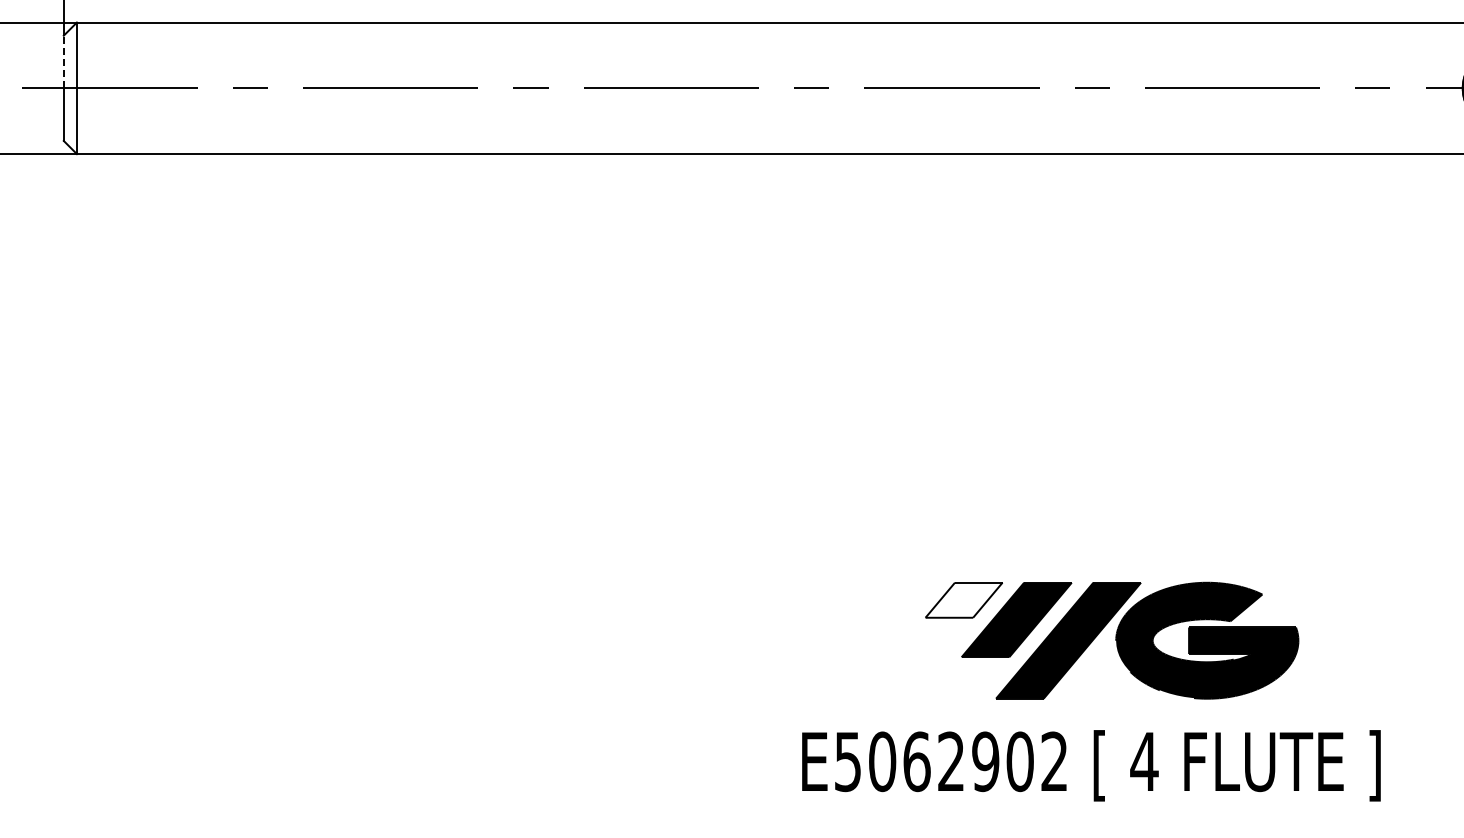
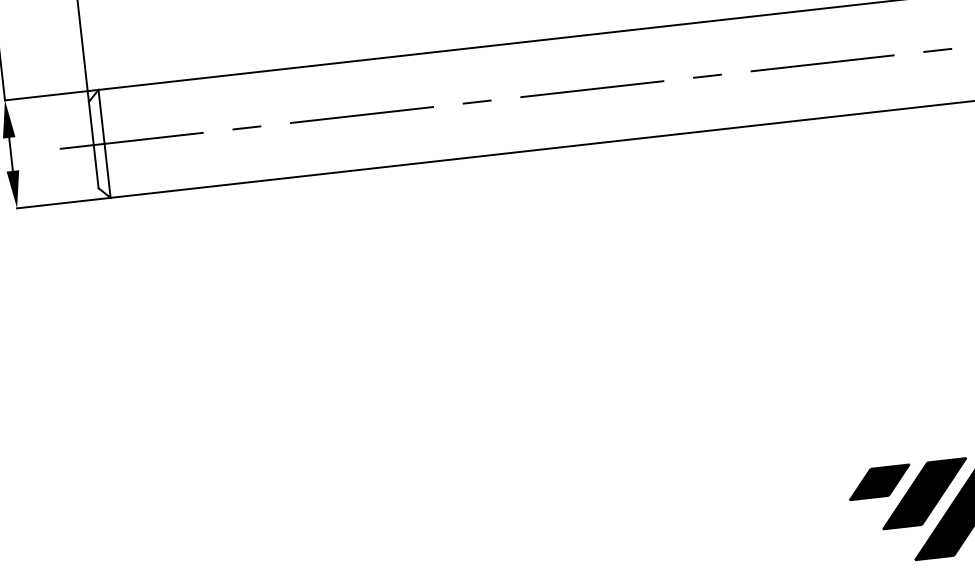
line: (63, 61) -> (91, 123), dashed -> solid
fill: (963, 599) -> (879, 481), added

